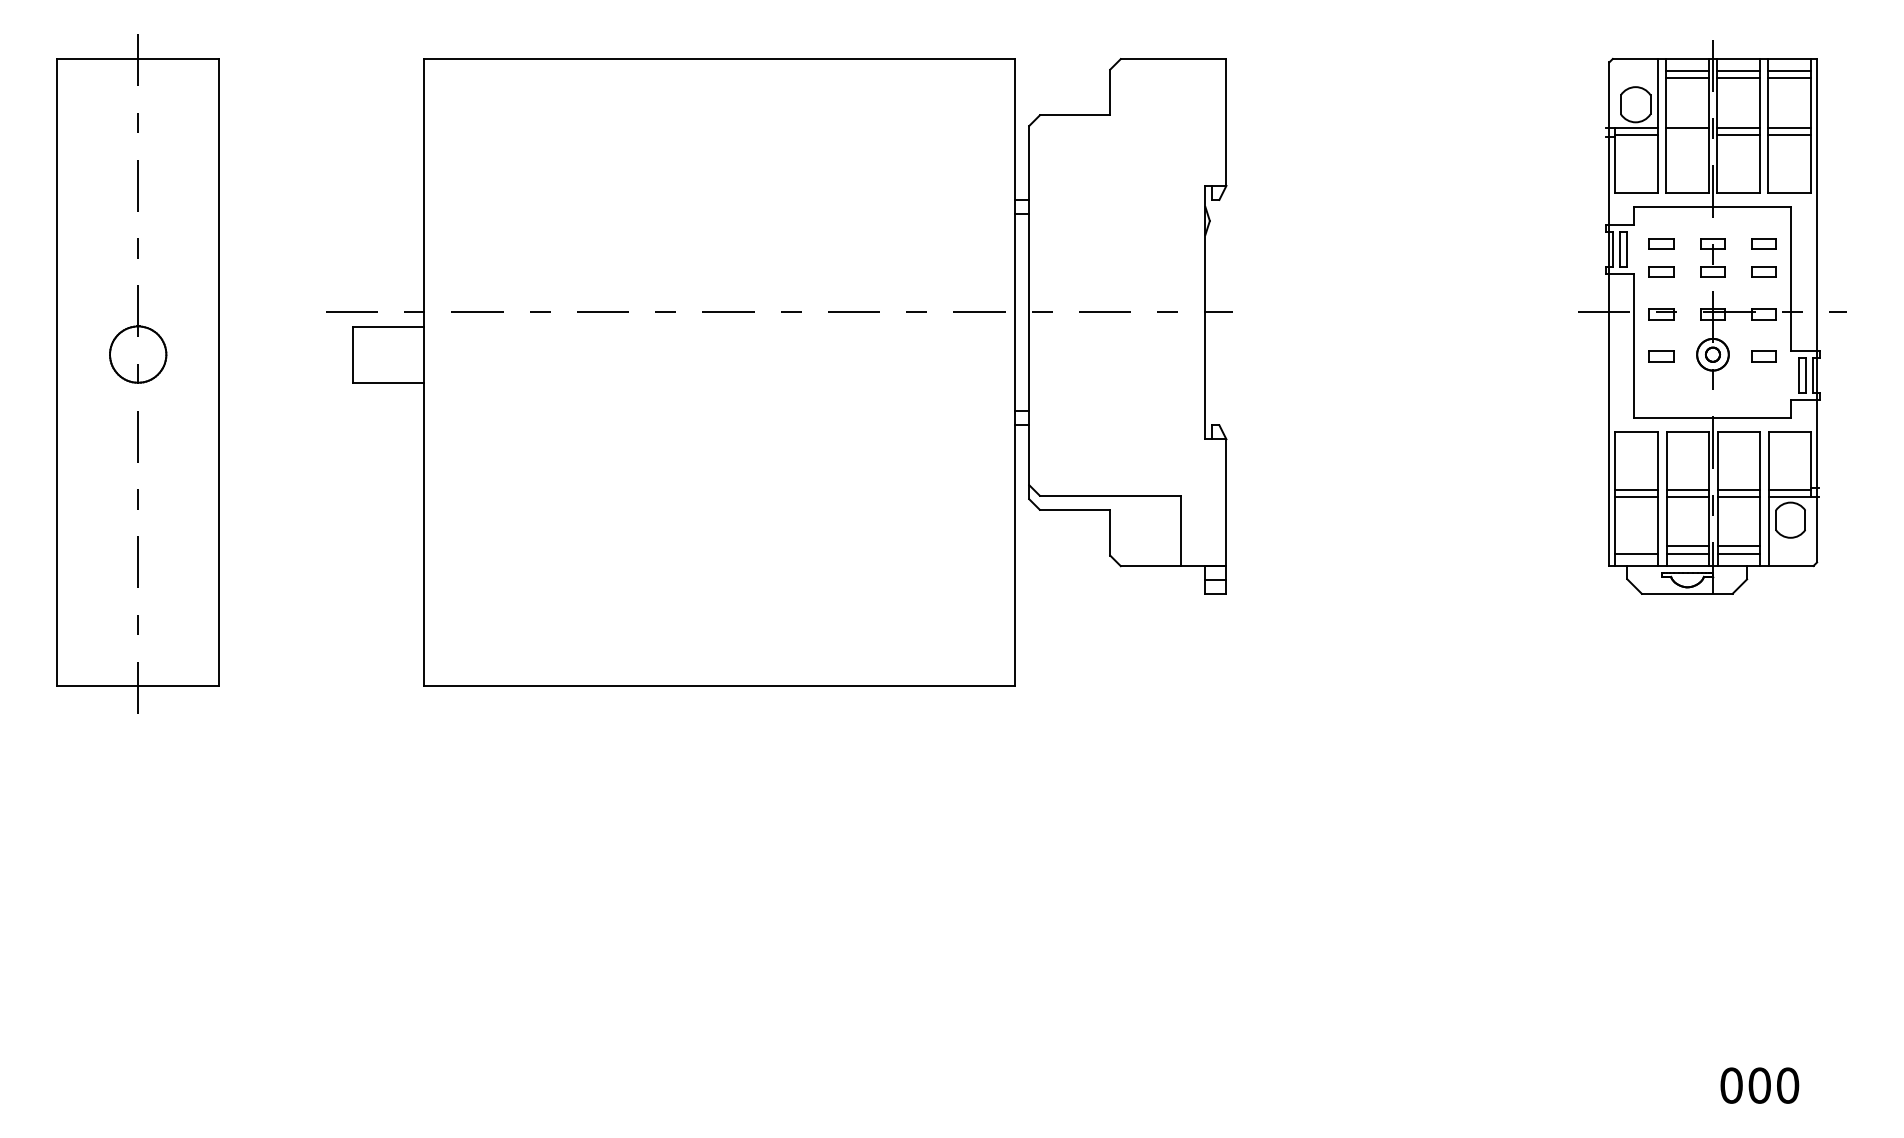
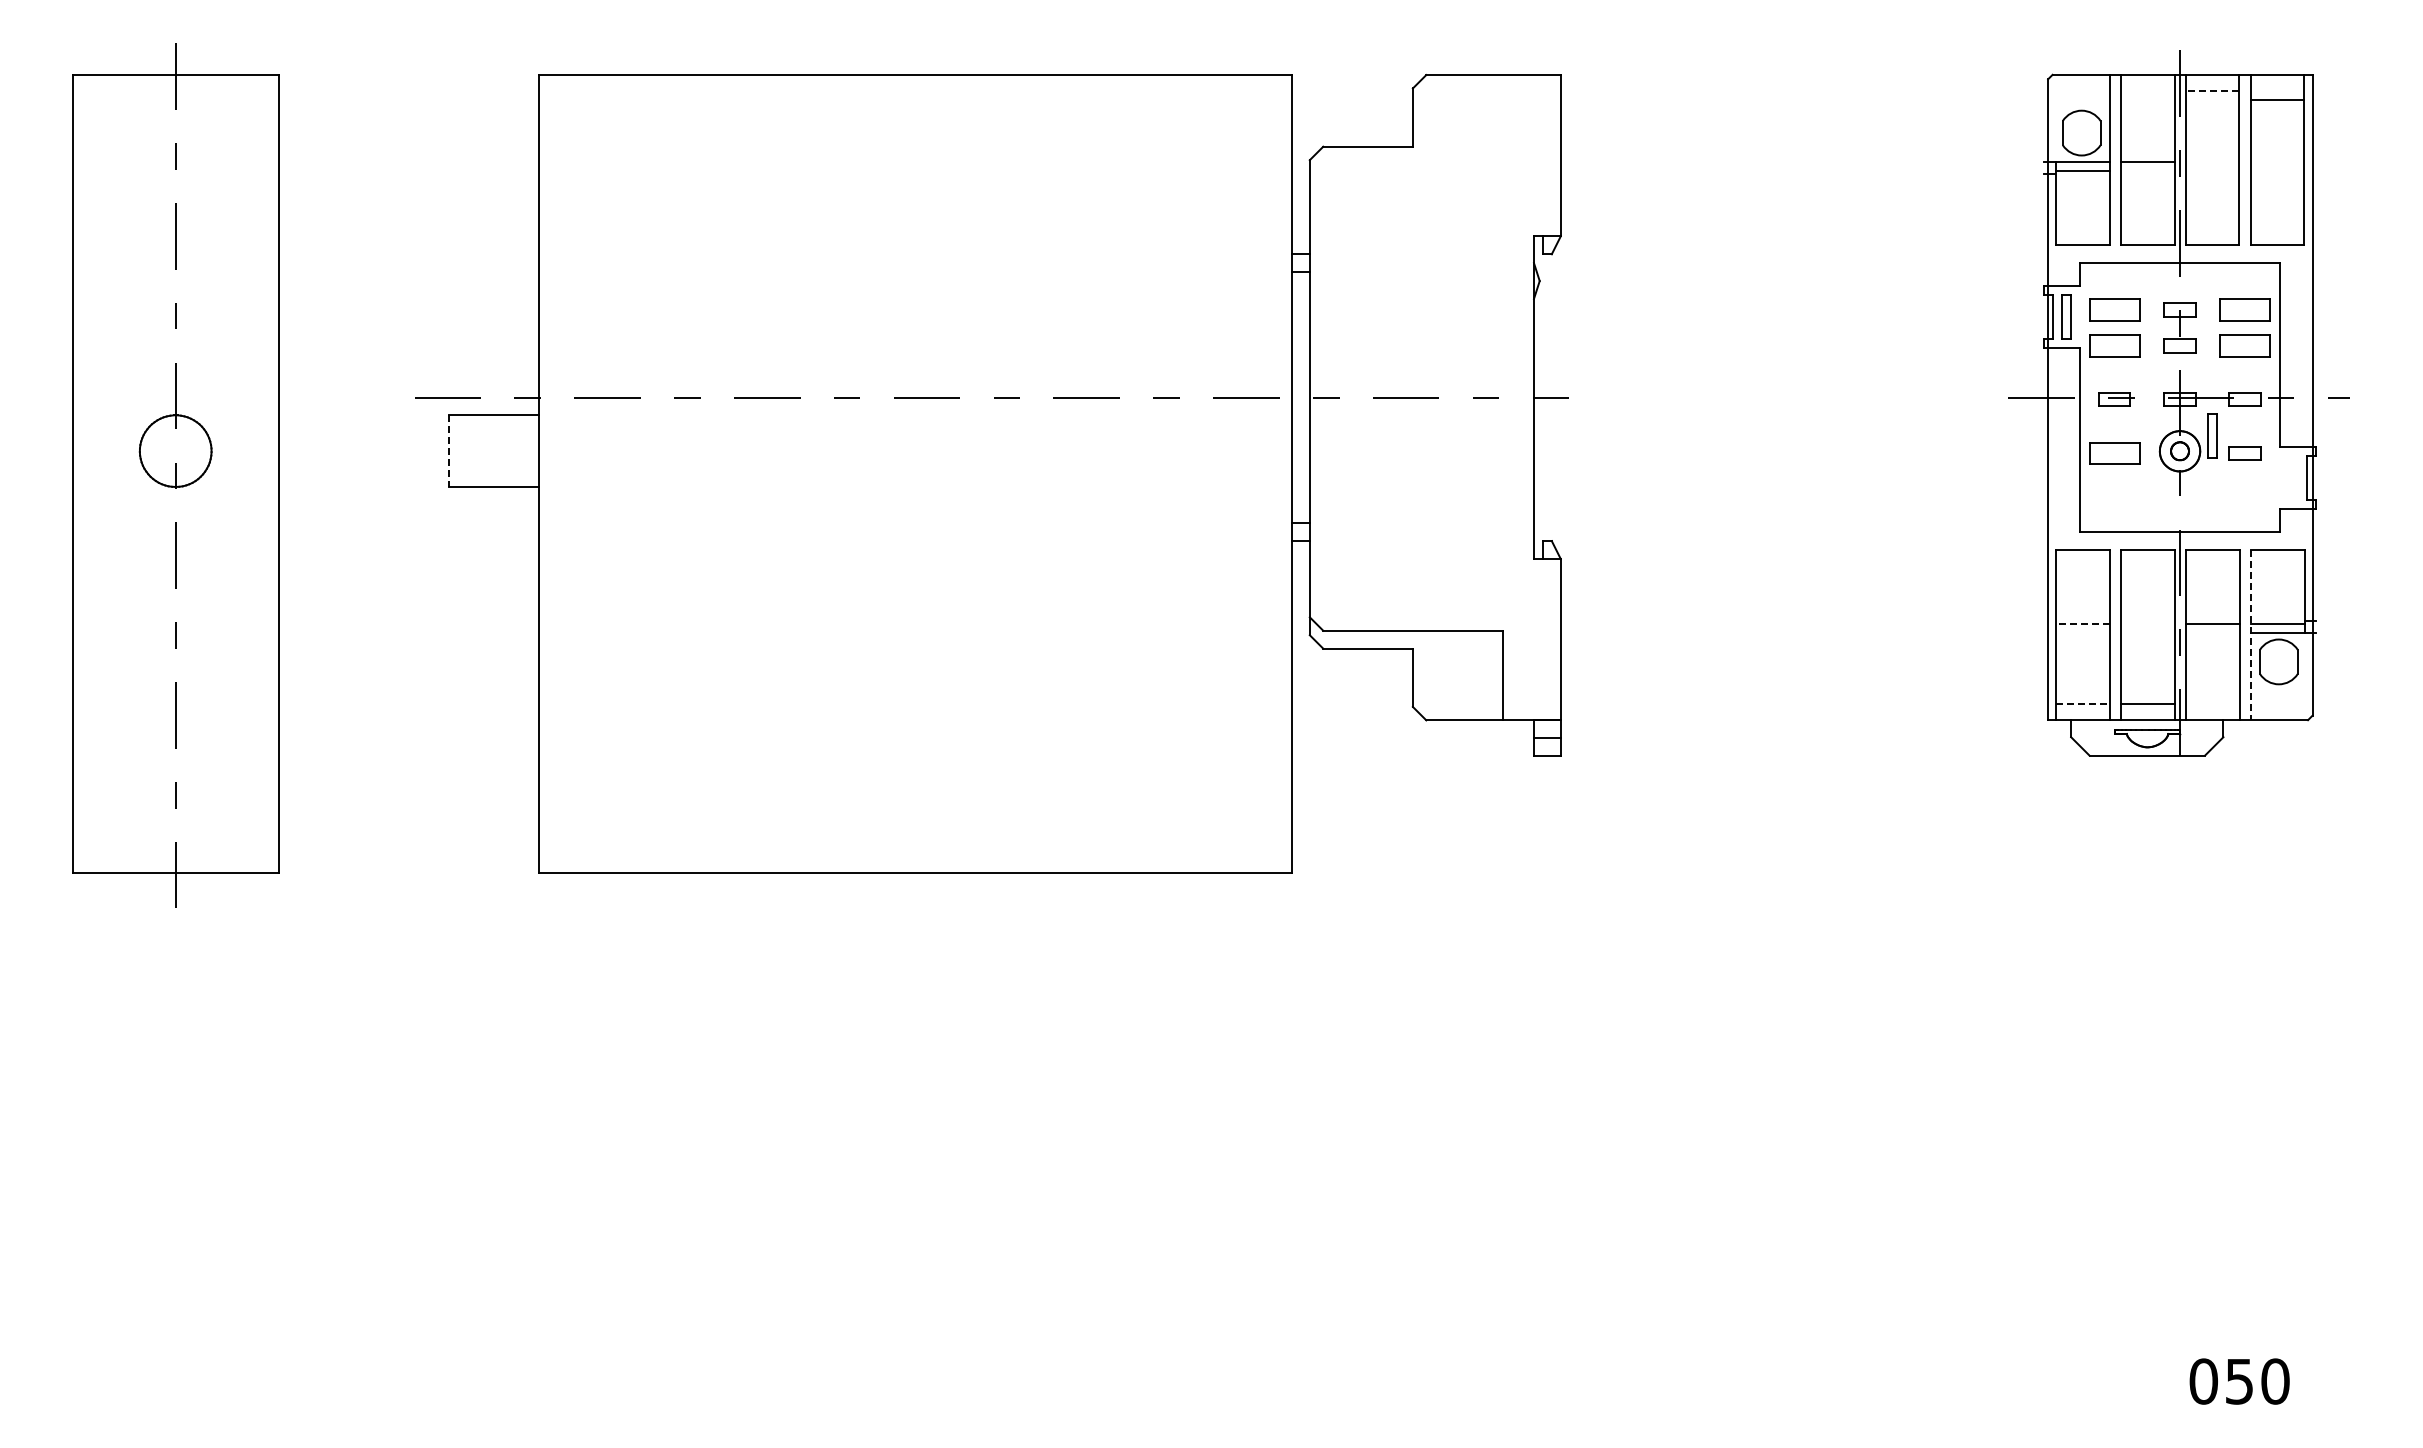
line: (1687, 71) -> (2147, 90), removed
line: (1738, 71) -> (2212, 90), solid -> dashed
line: (1789, 71) -> (2277, 90), removed
line: (1687, 78) -> (2147, 99), removed
line: (1738, 78) -> (2212, 99), removed
line: (1738, 127) -> (2212, 162), removed
line: (1789, 127) -> (2277, 162), removed
line: (1738, 134) -> (2212, 171), removed
line: (1789, 134) -> (2277, 171), removed
part: (1661, 243) -> (2114, 309), size x1.6
part: (1763, 243) -> (2244, 309), size x1.6
part: (1661, 271) -> (2114, 345), size x1.6
part: (1763, 271) -> (2244, 345), size x1.6
line: (353, 354) -> (449, 451), solid -> dashed
part: (1661, 356) -> (2114, 453), size x1.6
part: (1802, 375) -> (2212, 435), moved
line: (1636, 490) -> (2082, 623), solid -> dashed
line: (1687, 490) -> (2147, 623), removed
line: (1636, 497) -> (2082, 632), removed
line: (1687, 497) -> (2147, 632), removed
line: (1738, 497) -> (2212, 632), removed
line: (1768, 499) -> (2250, 635), solid -> dashed
line: (1687, 546) -> (2147, 695), removed
line: (1738, 546) -> (2212, 695), removed
line: (1636, 553) -> (2082, 704), solid -> dashed
line: (1738, 553) -> (2212, 704), removed
text: (1759, 1085) -> (2239, 1381), 000 -> 050

